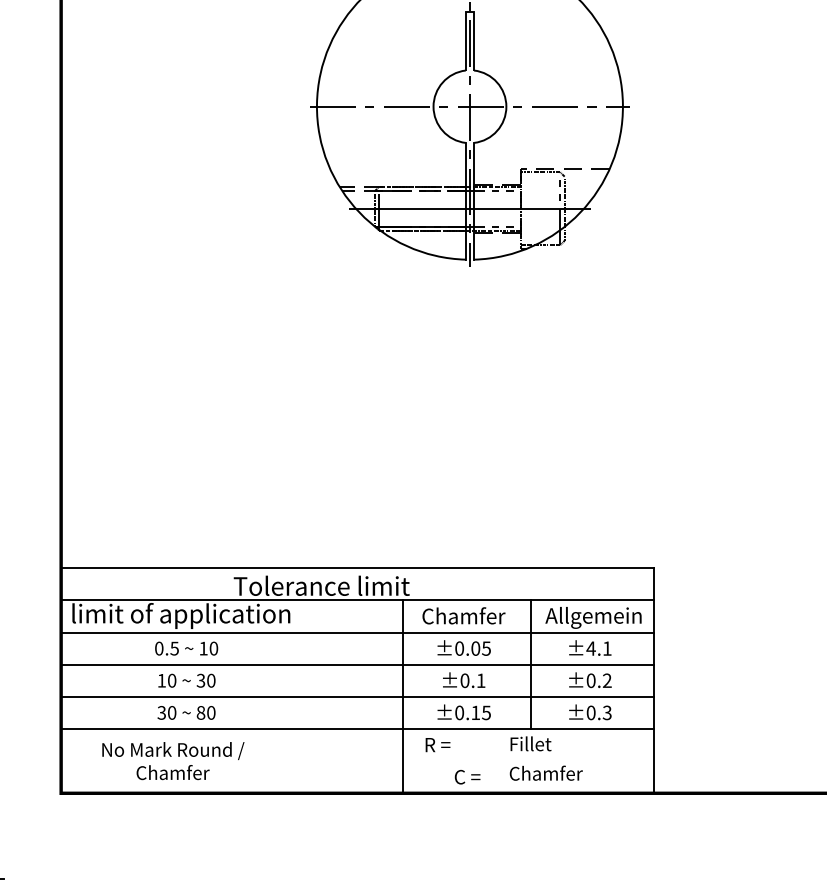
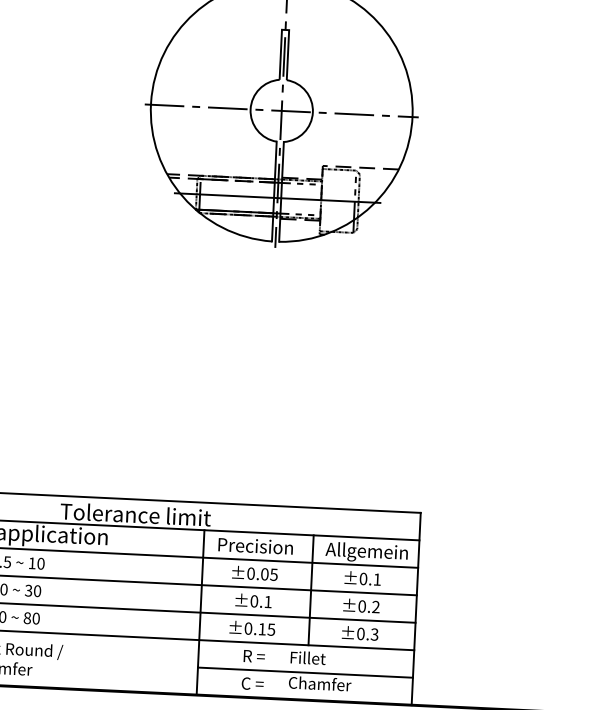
text: (463, 615) -> (255, 545), Chamfer -> Precision
text: (590, 648) -> (362, 578), ±4.1 -> ±0.1
text: (437, 745) -> (253, 656), moved
line: (528, 761) -> (305, 672), added

